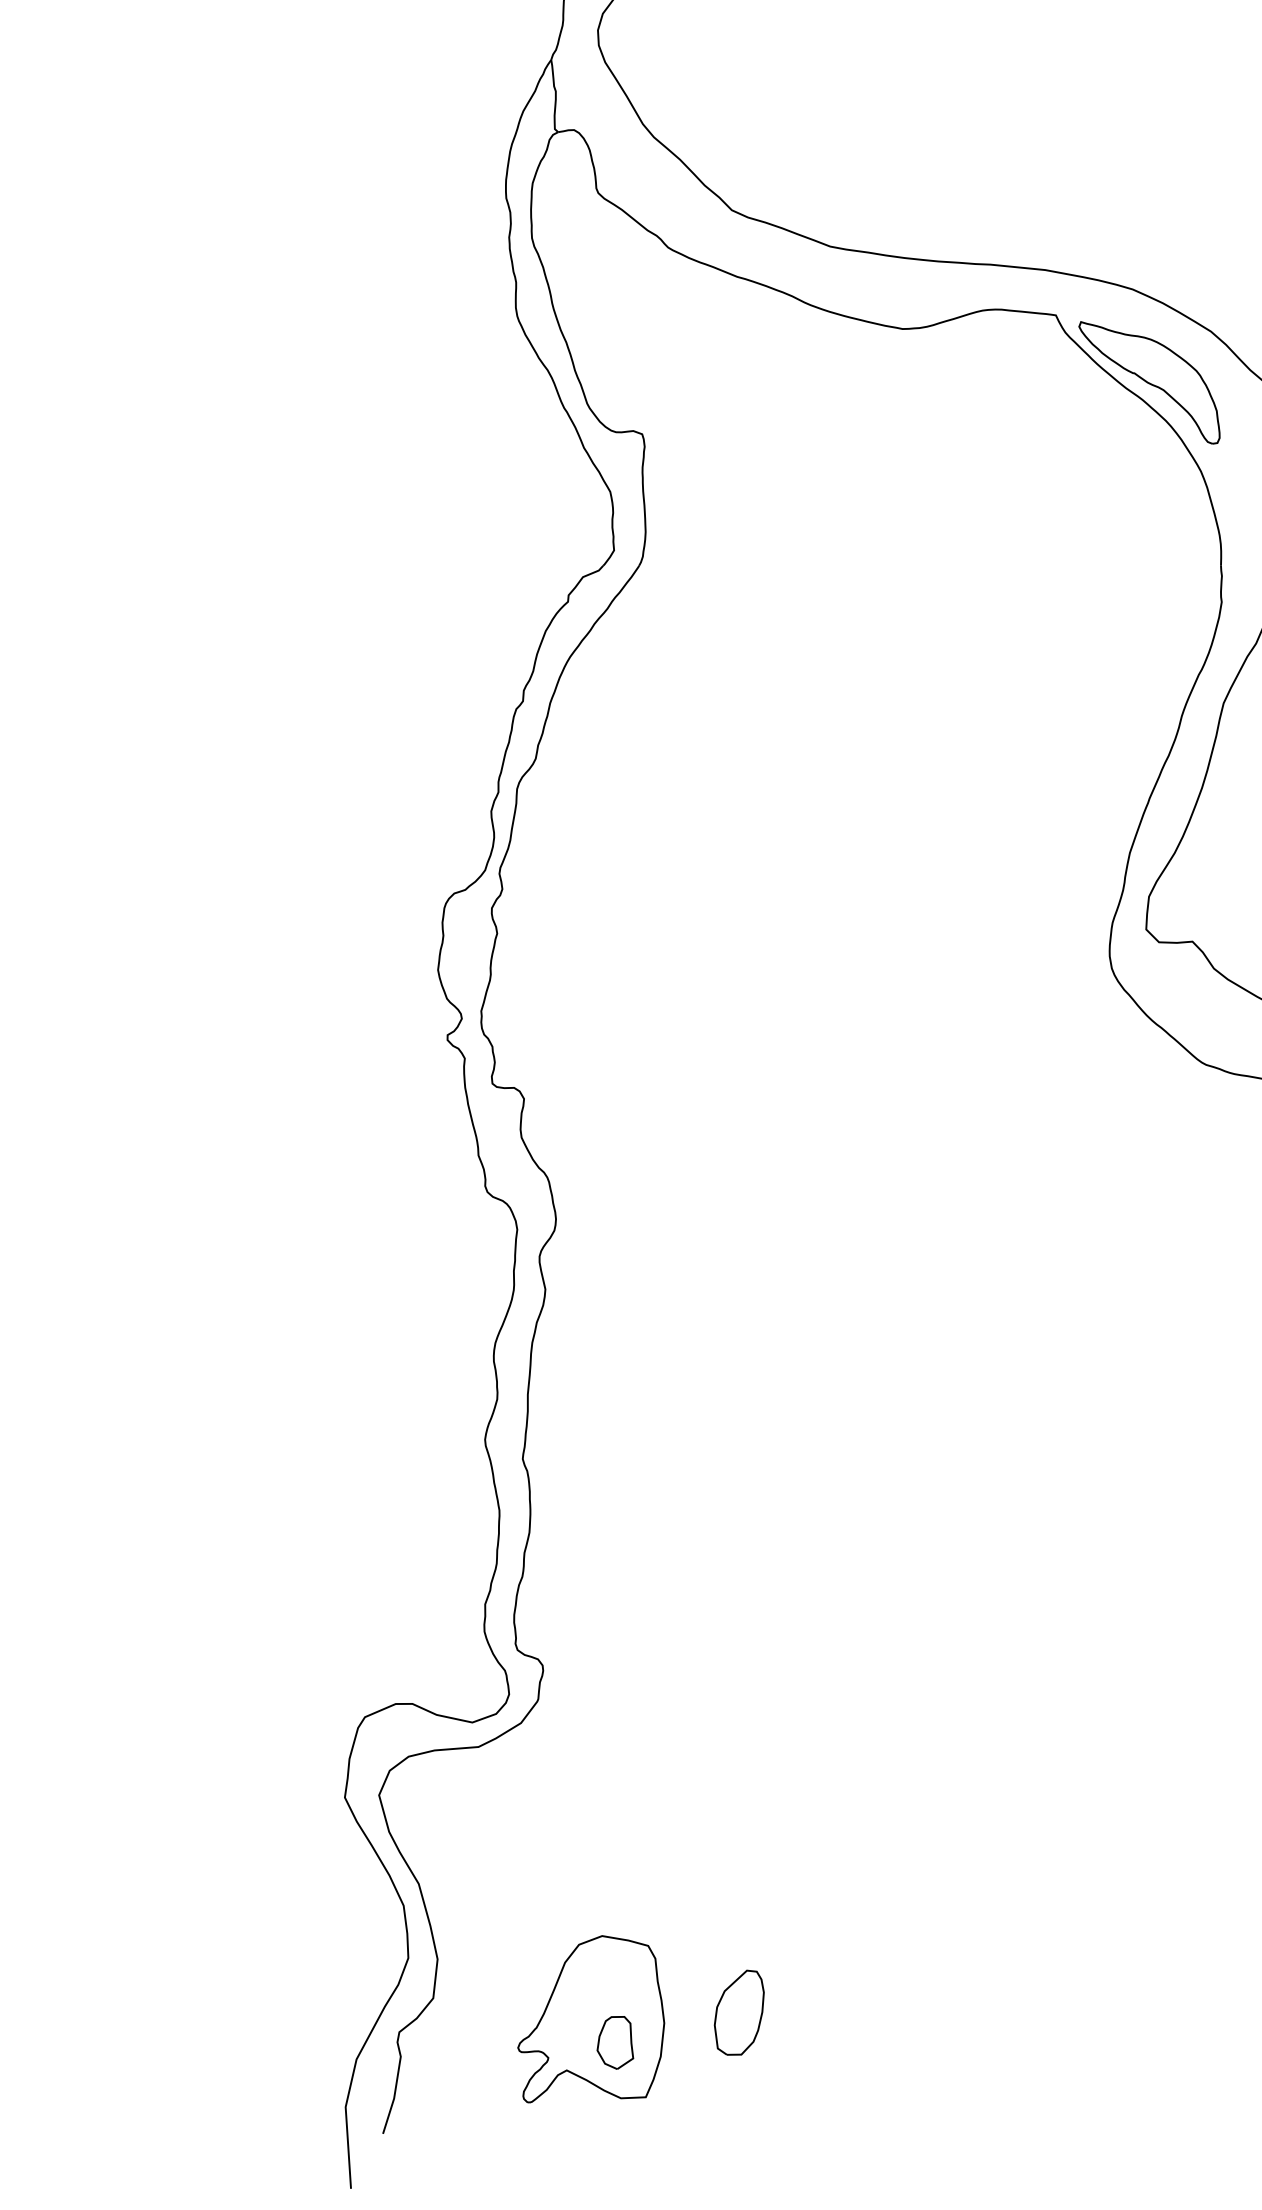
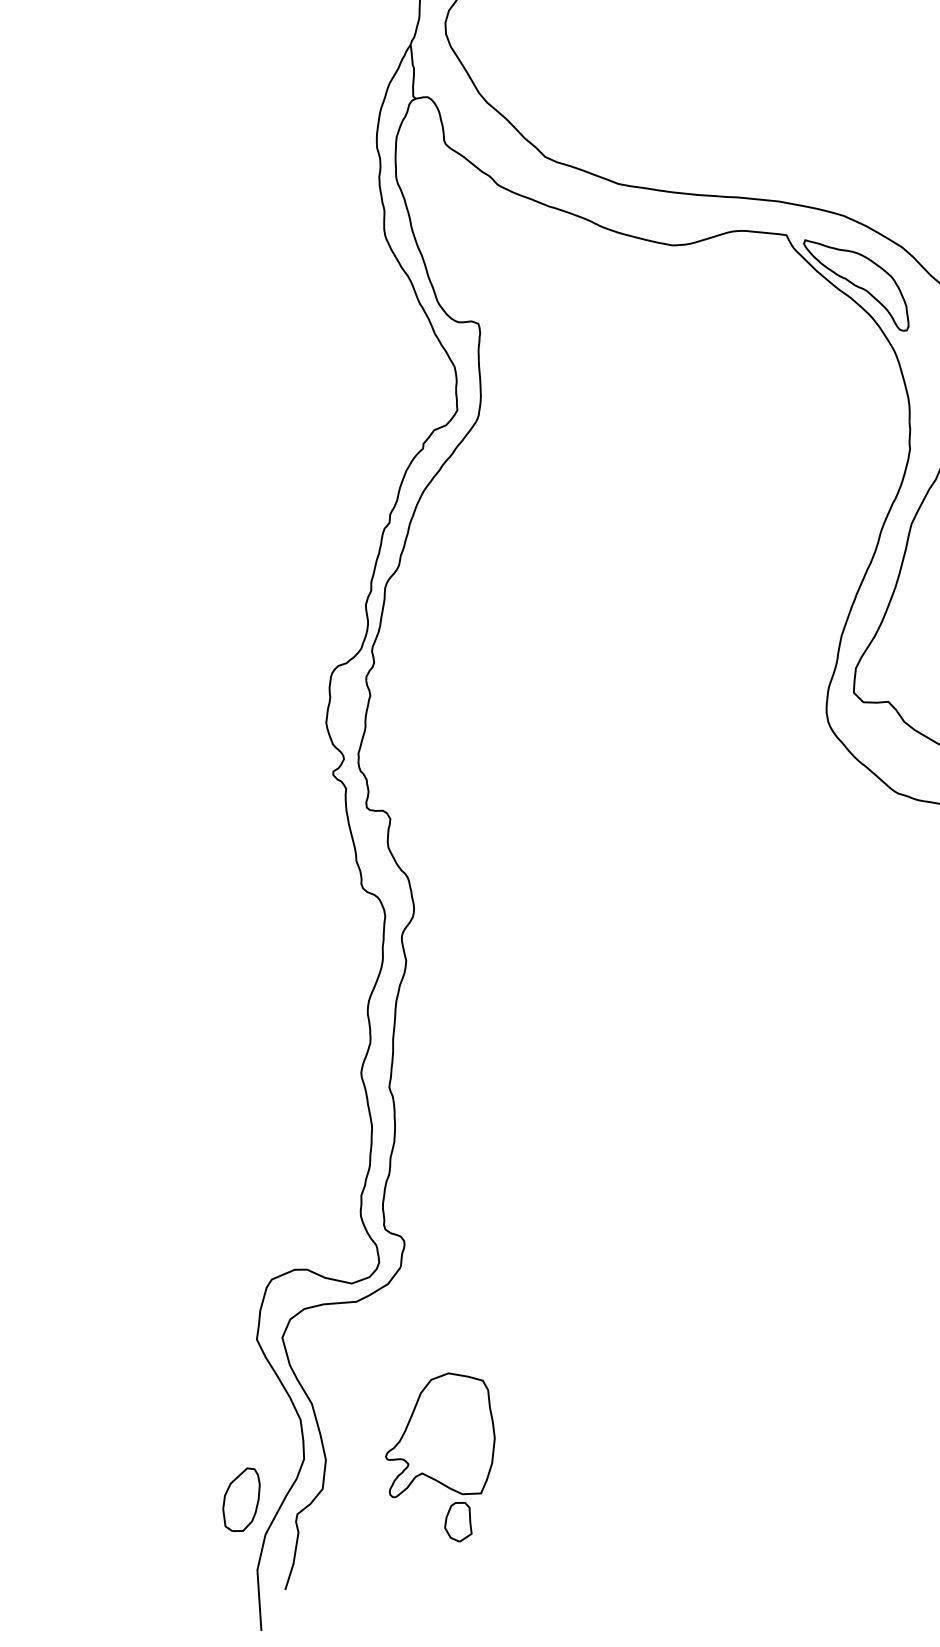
part: (738, 2012) -> (240, 1499), moved
part: (591, 2019) -> (440, 1435), moved

